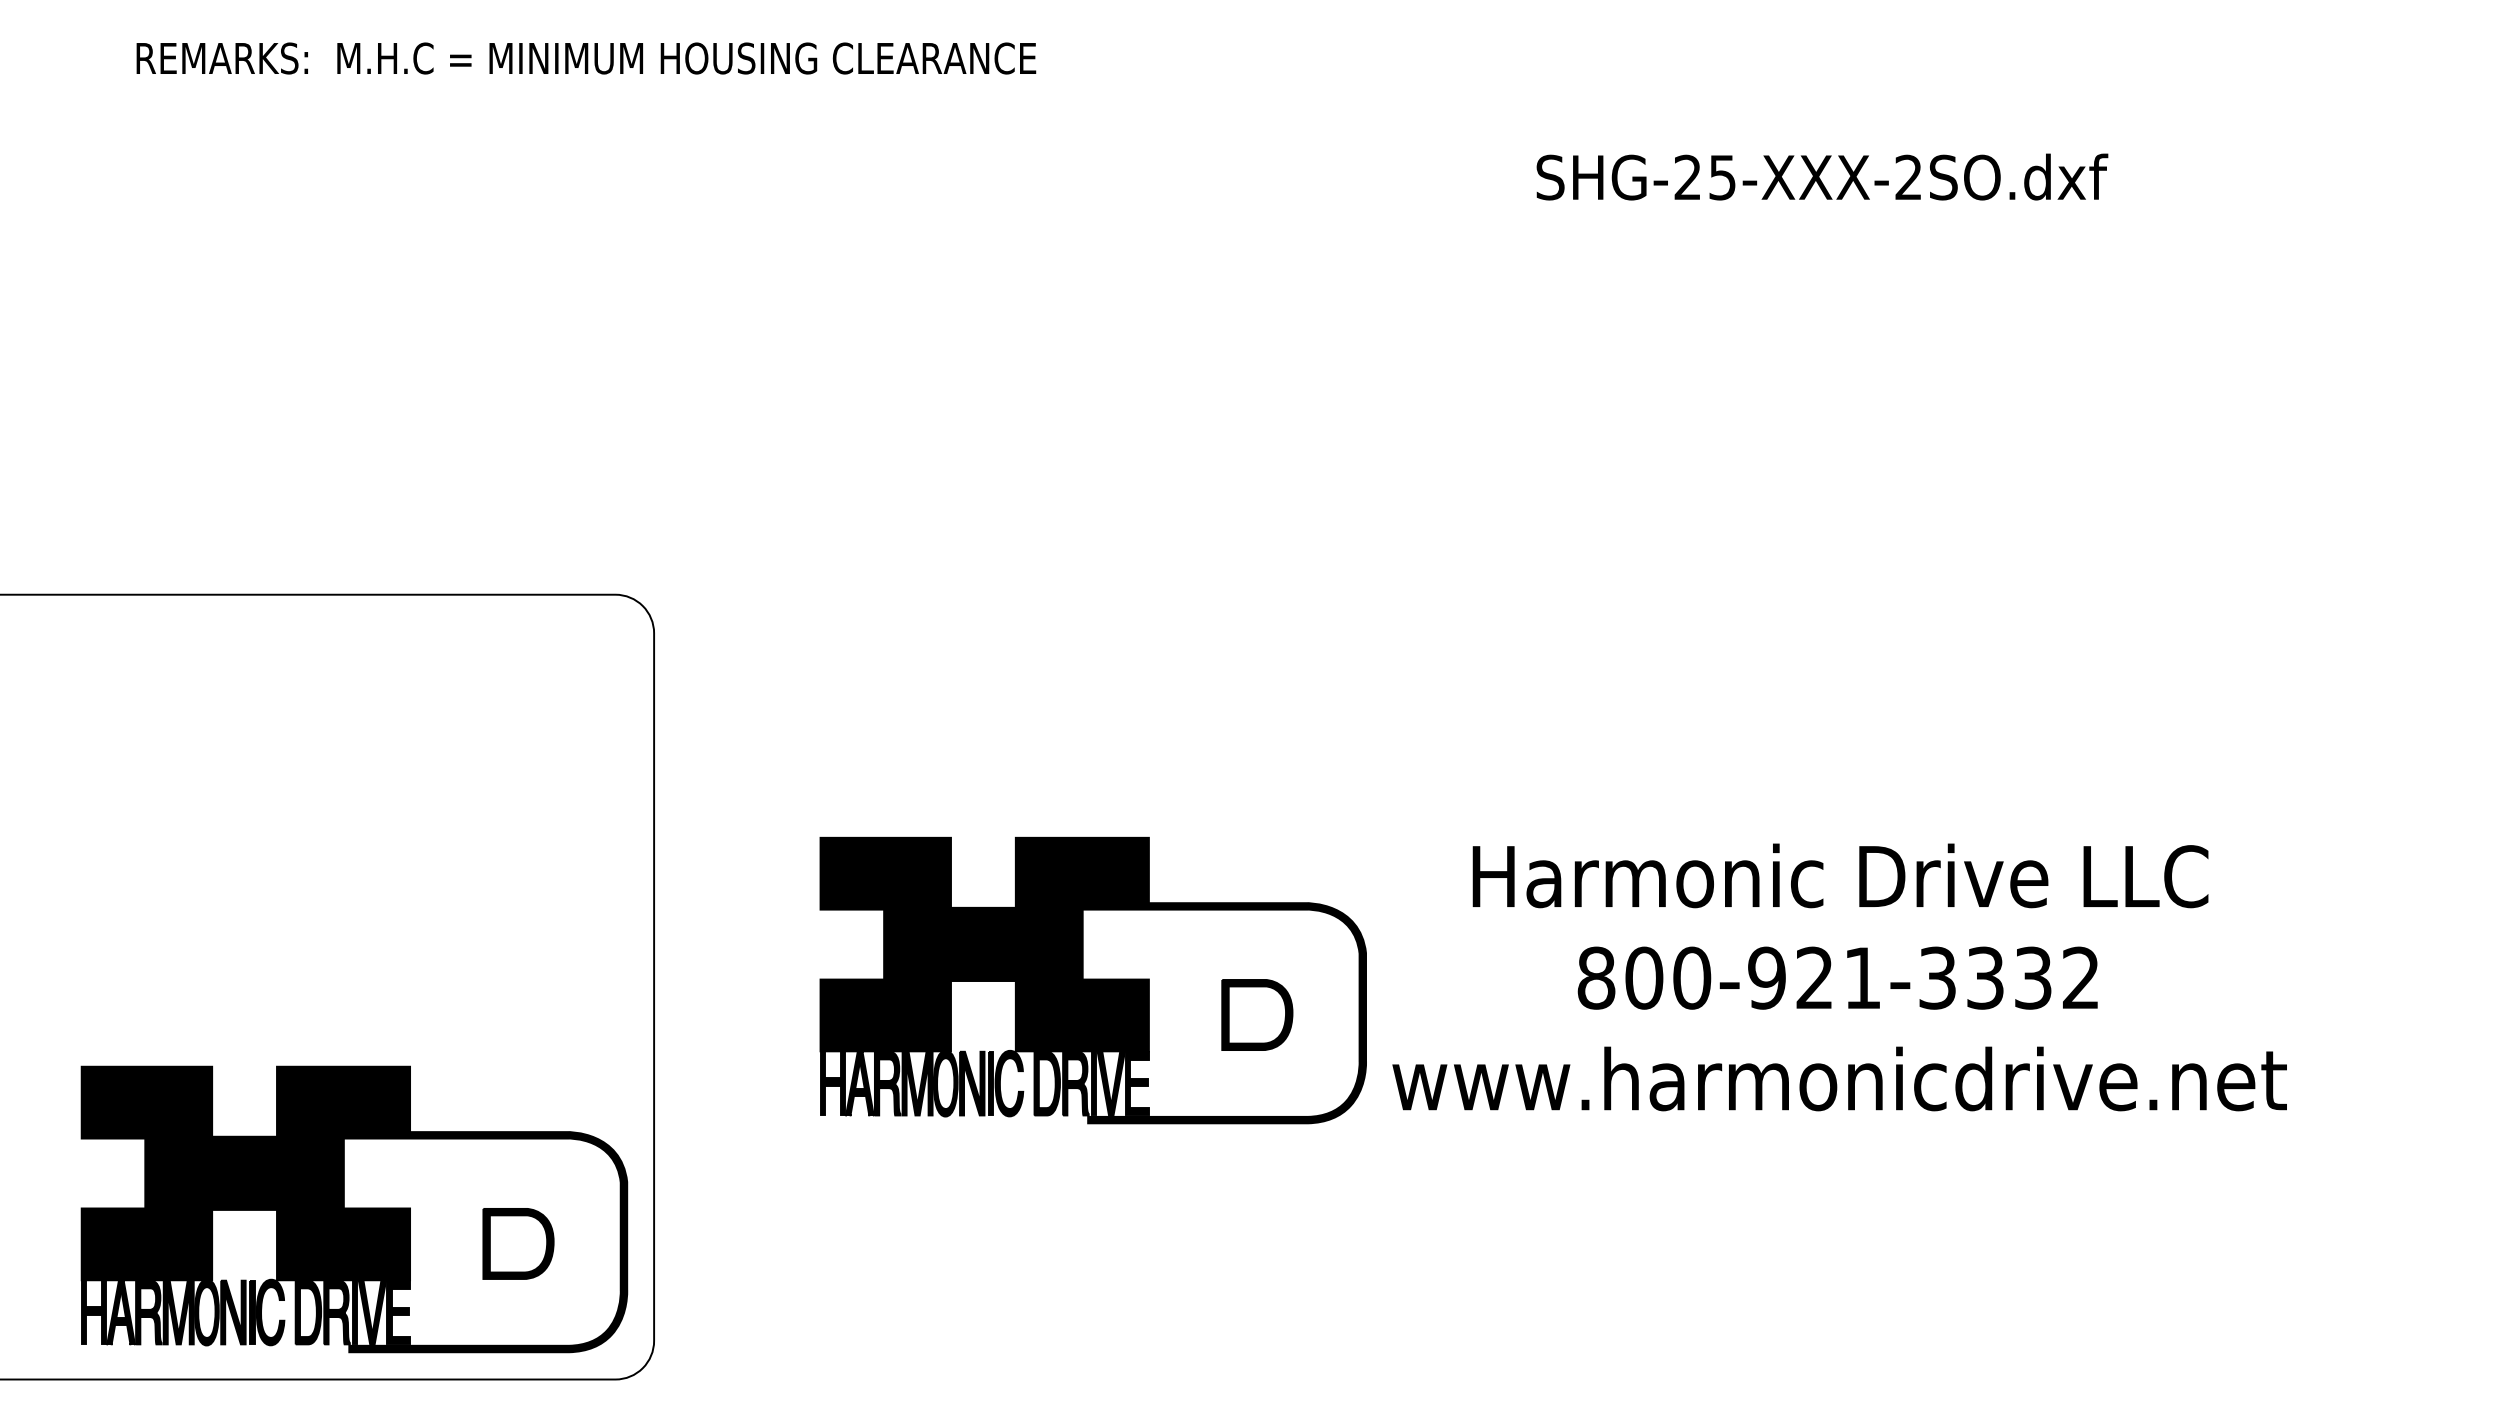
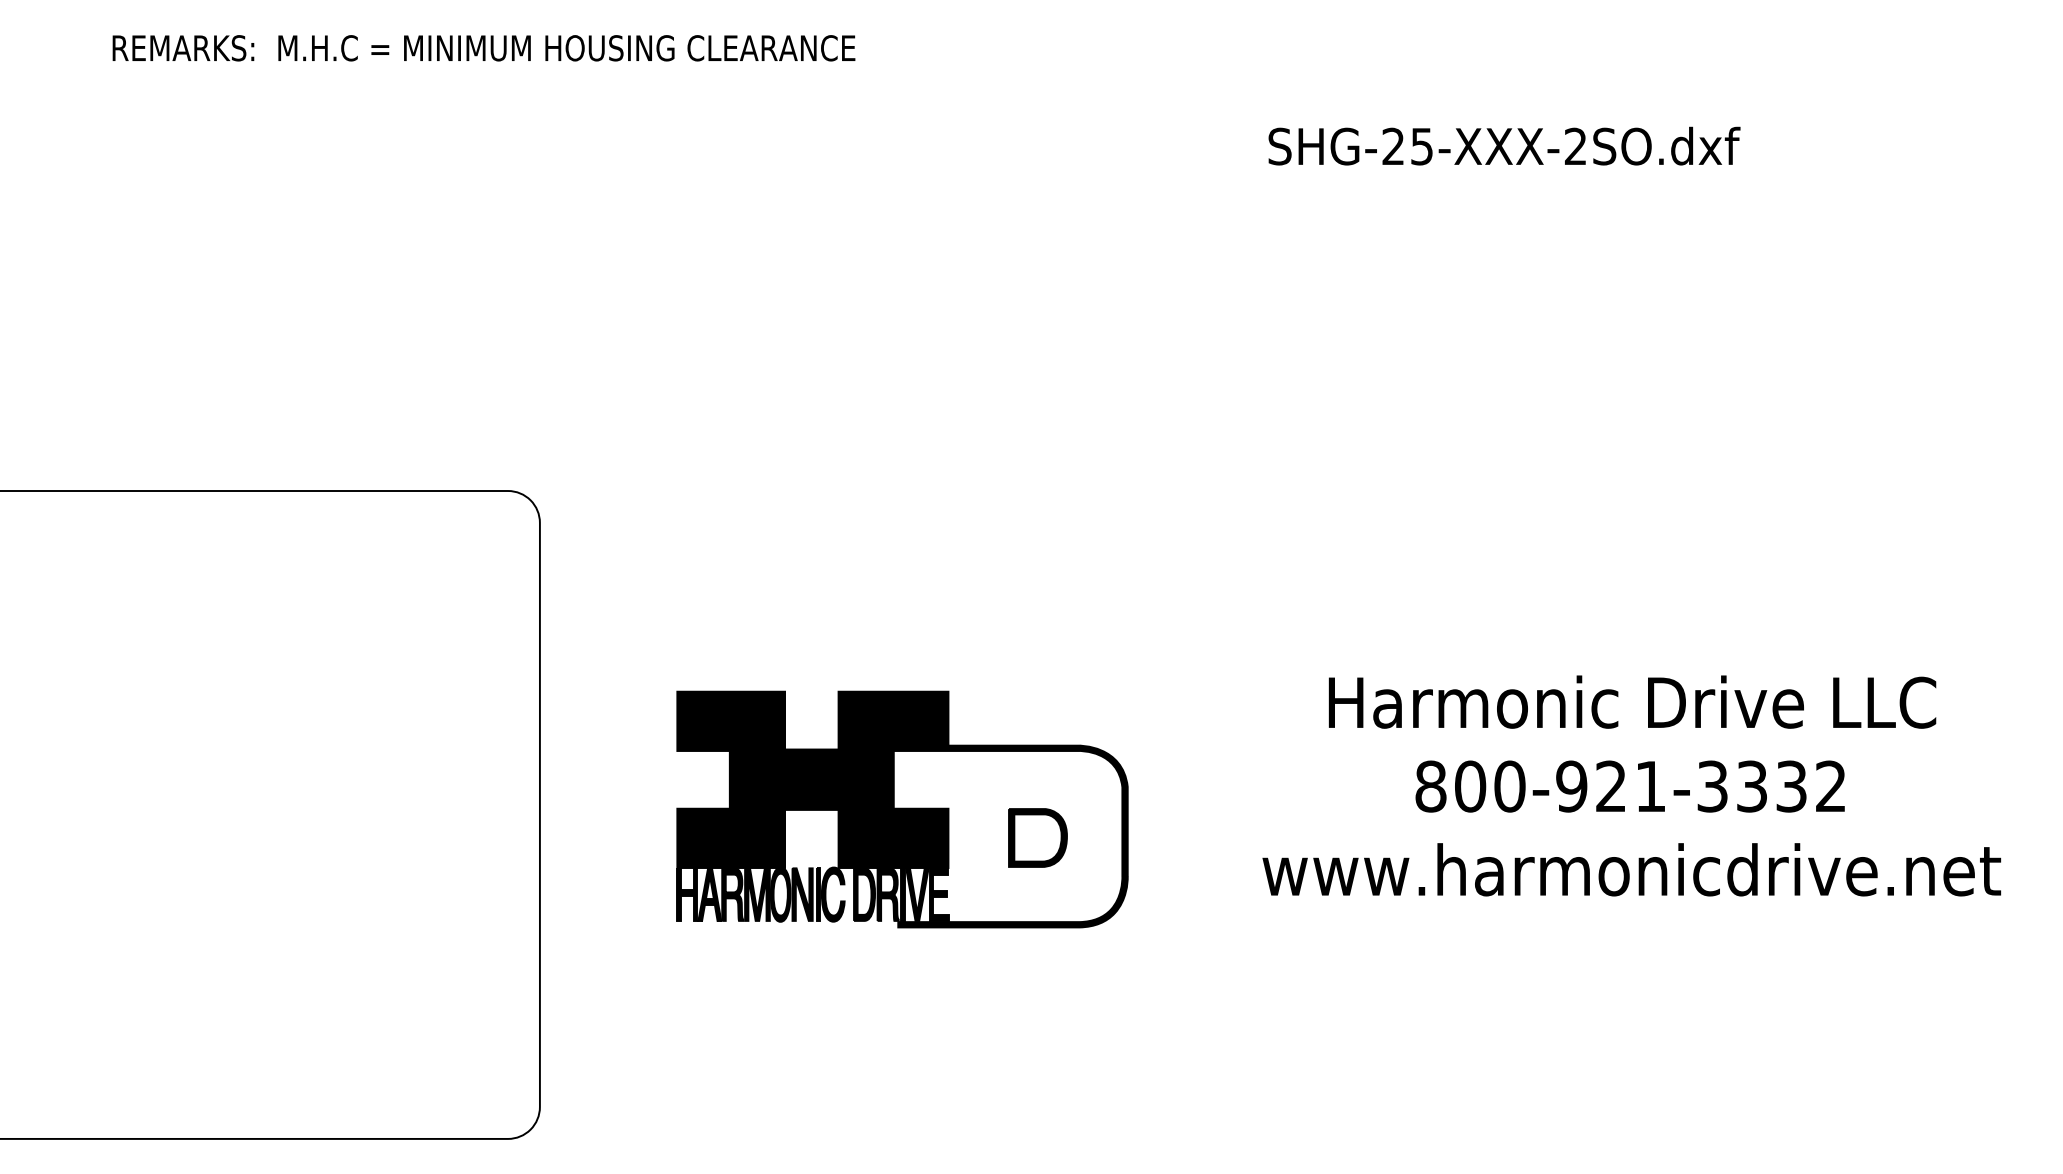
text: (1839, 976) -> (1631, 785), moved
part: (354, 1209) -> (292, 998), removed

